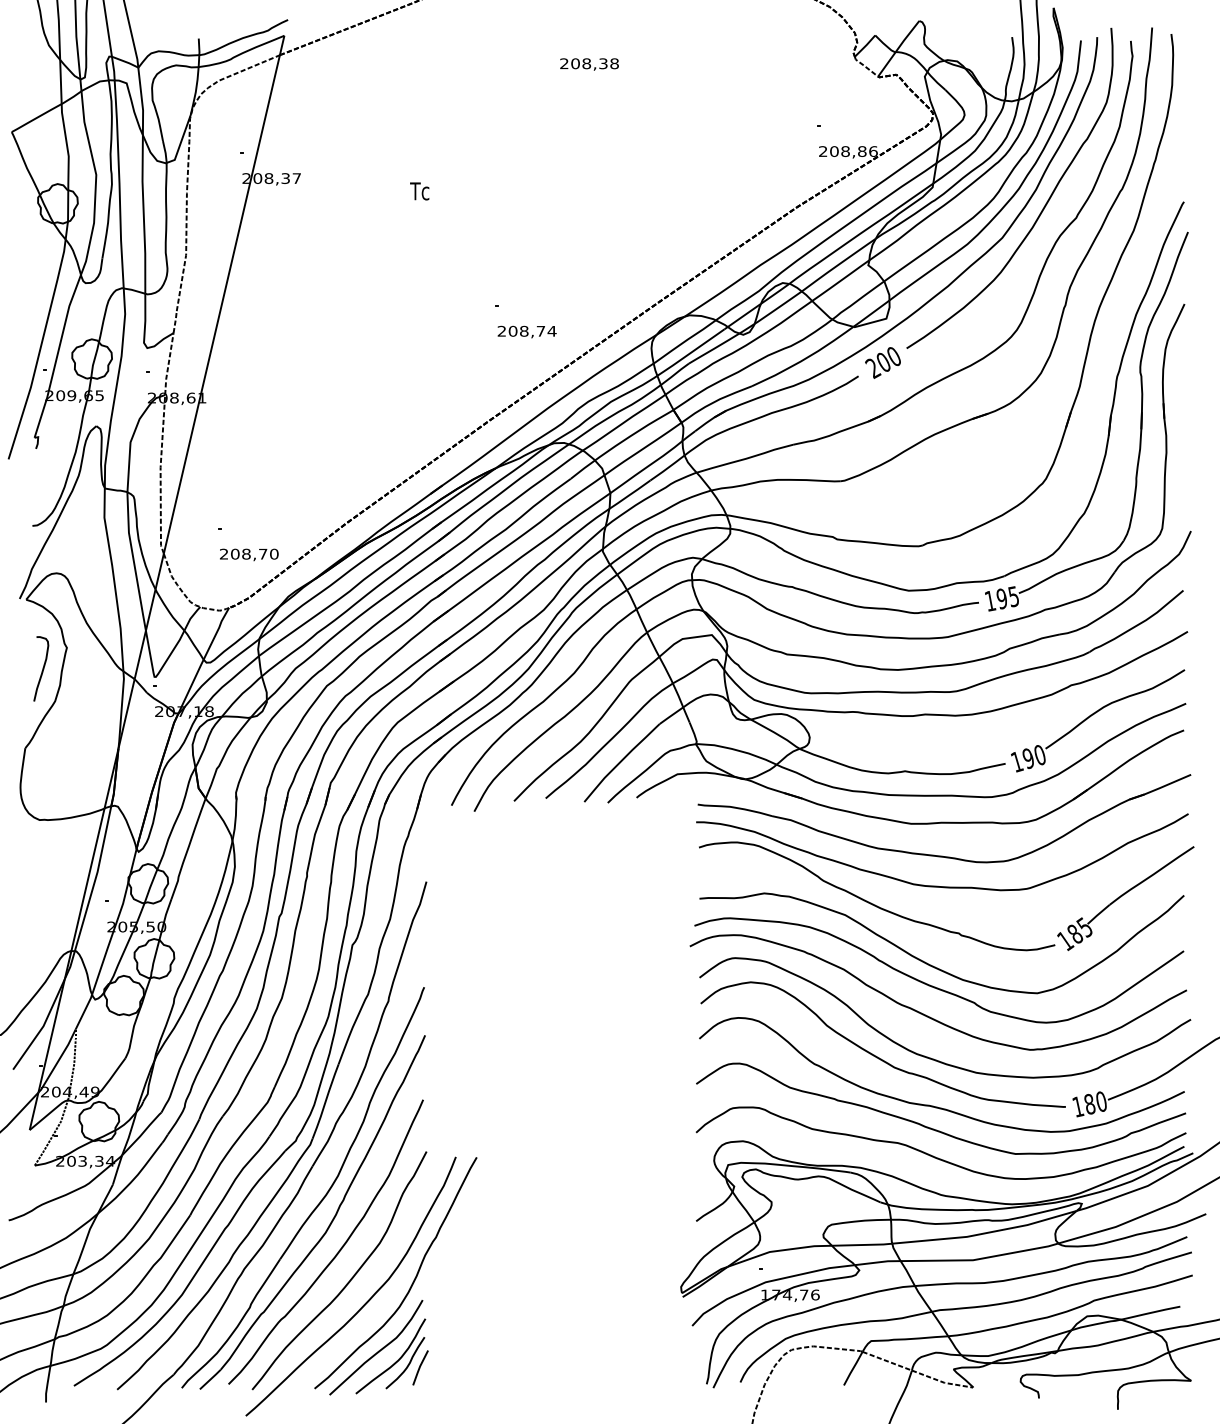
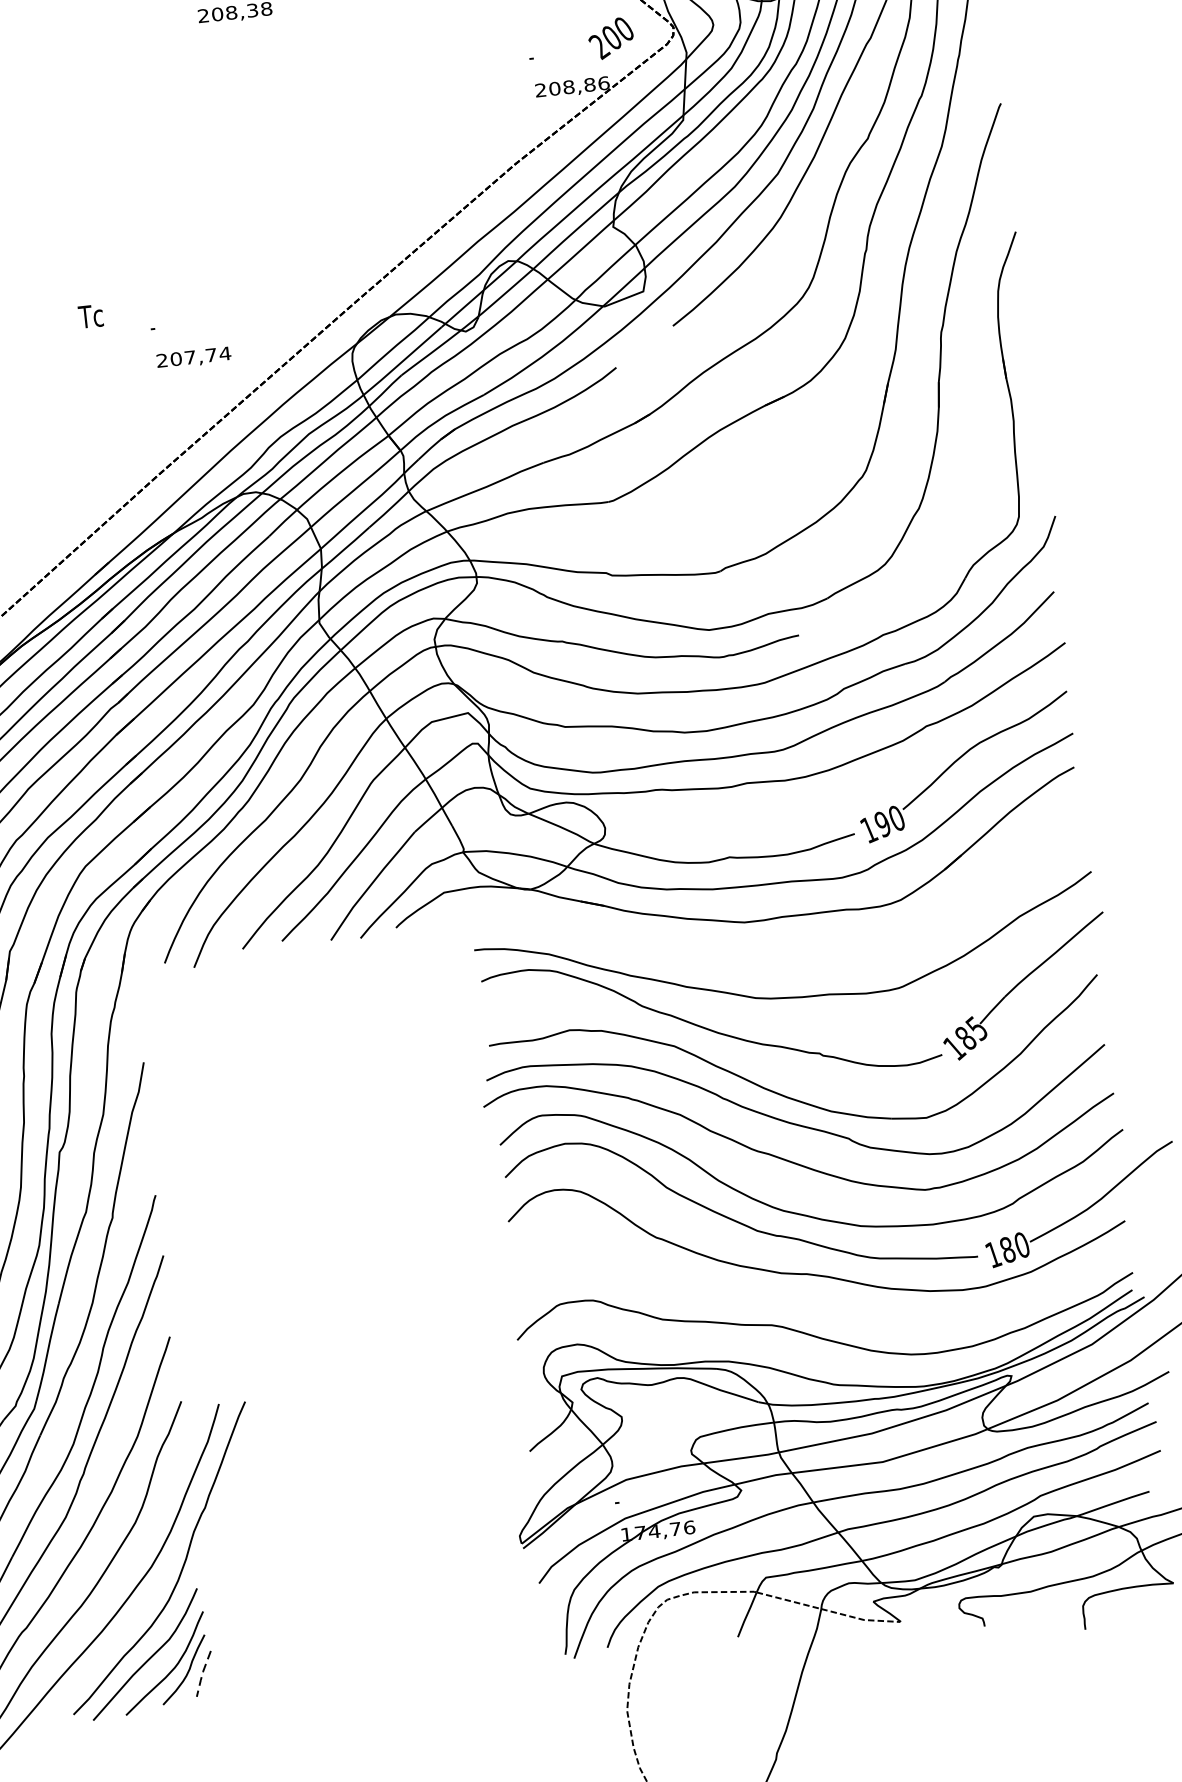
text: (419, 191) -> (90, 316), moved
text: (524, 330) -> (190, 356), 208,74 -> 207,74
text: (882, 362) -> (610, 38), moved
part: (1140, 421) -> (976, 385), removed
part: (942, 855) -> (788, 957), removed
curve: (933, 1128) -> (814, 1302), removed
line: (419, 1368) -> (202, 1674), solid -> dashed

